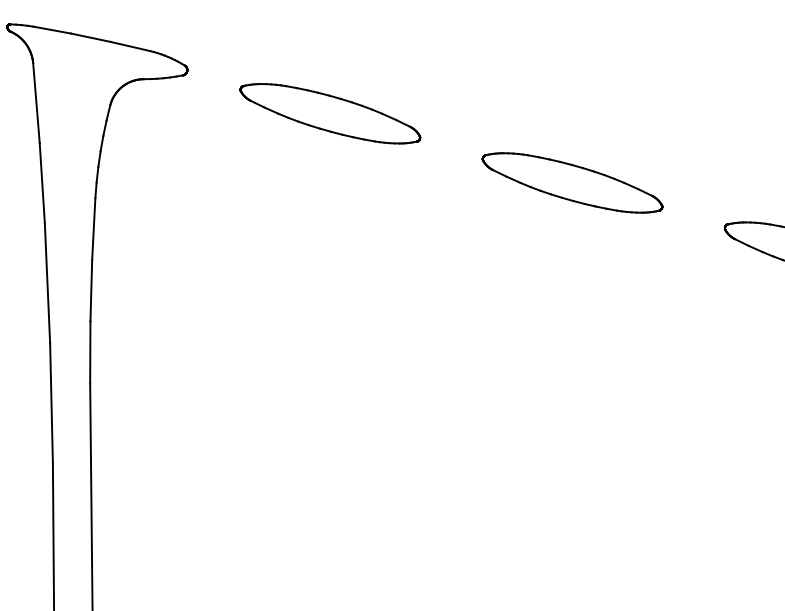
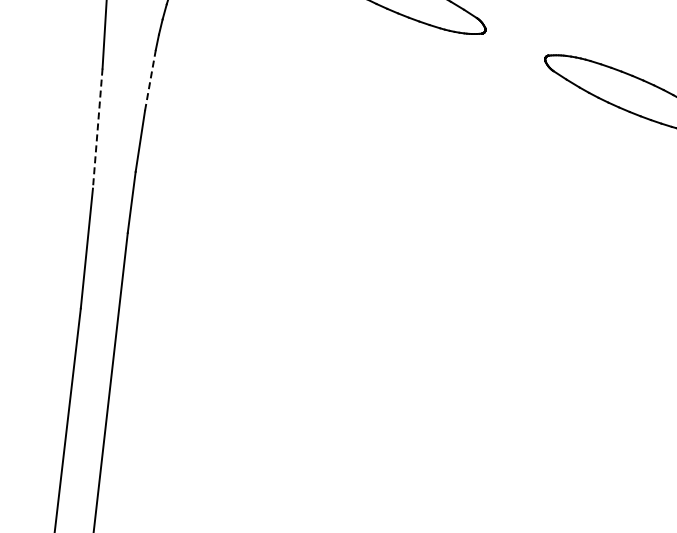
line: (93, 229) -> (150, 80), solid -> dashed
line: (47, 283) -> (97, 128), solid -> dashed

